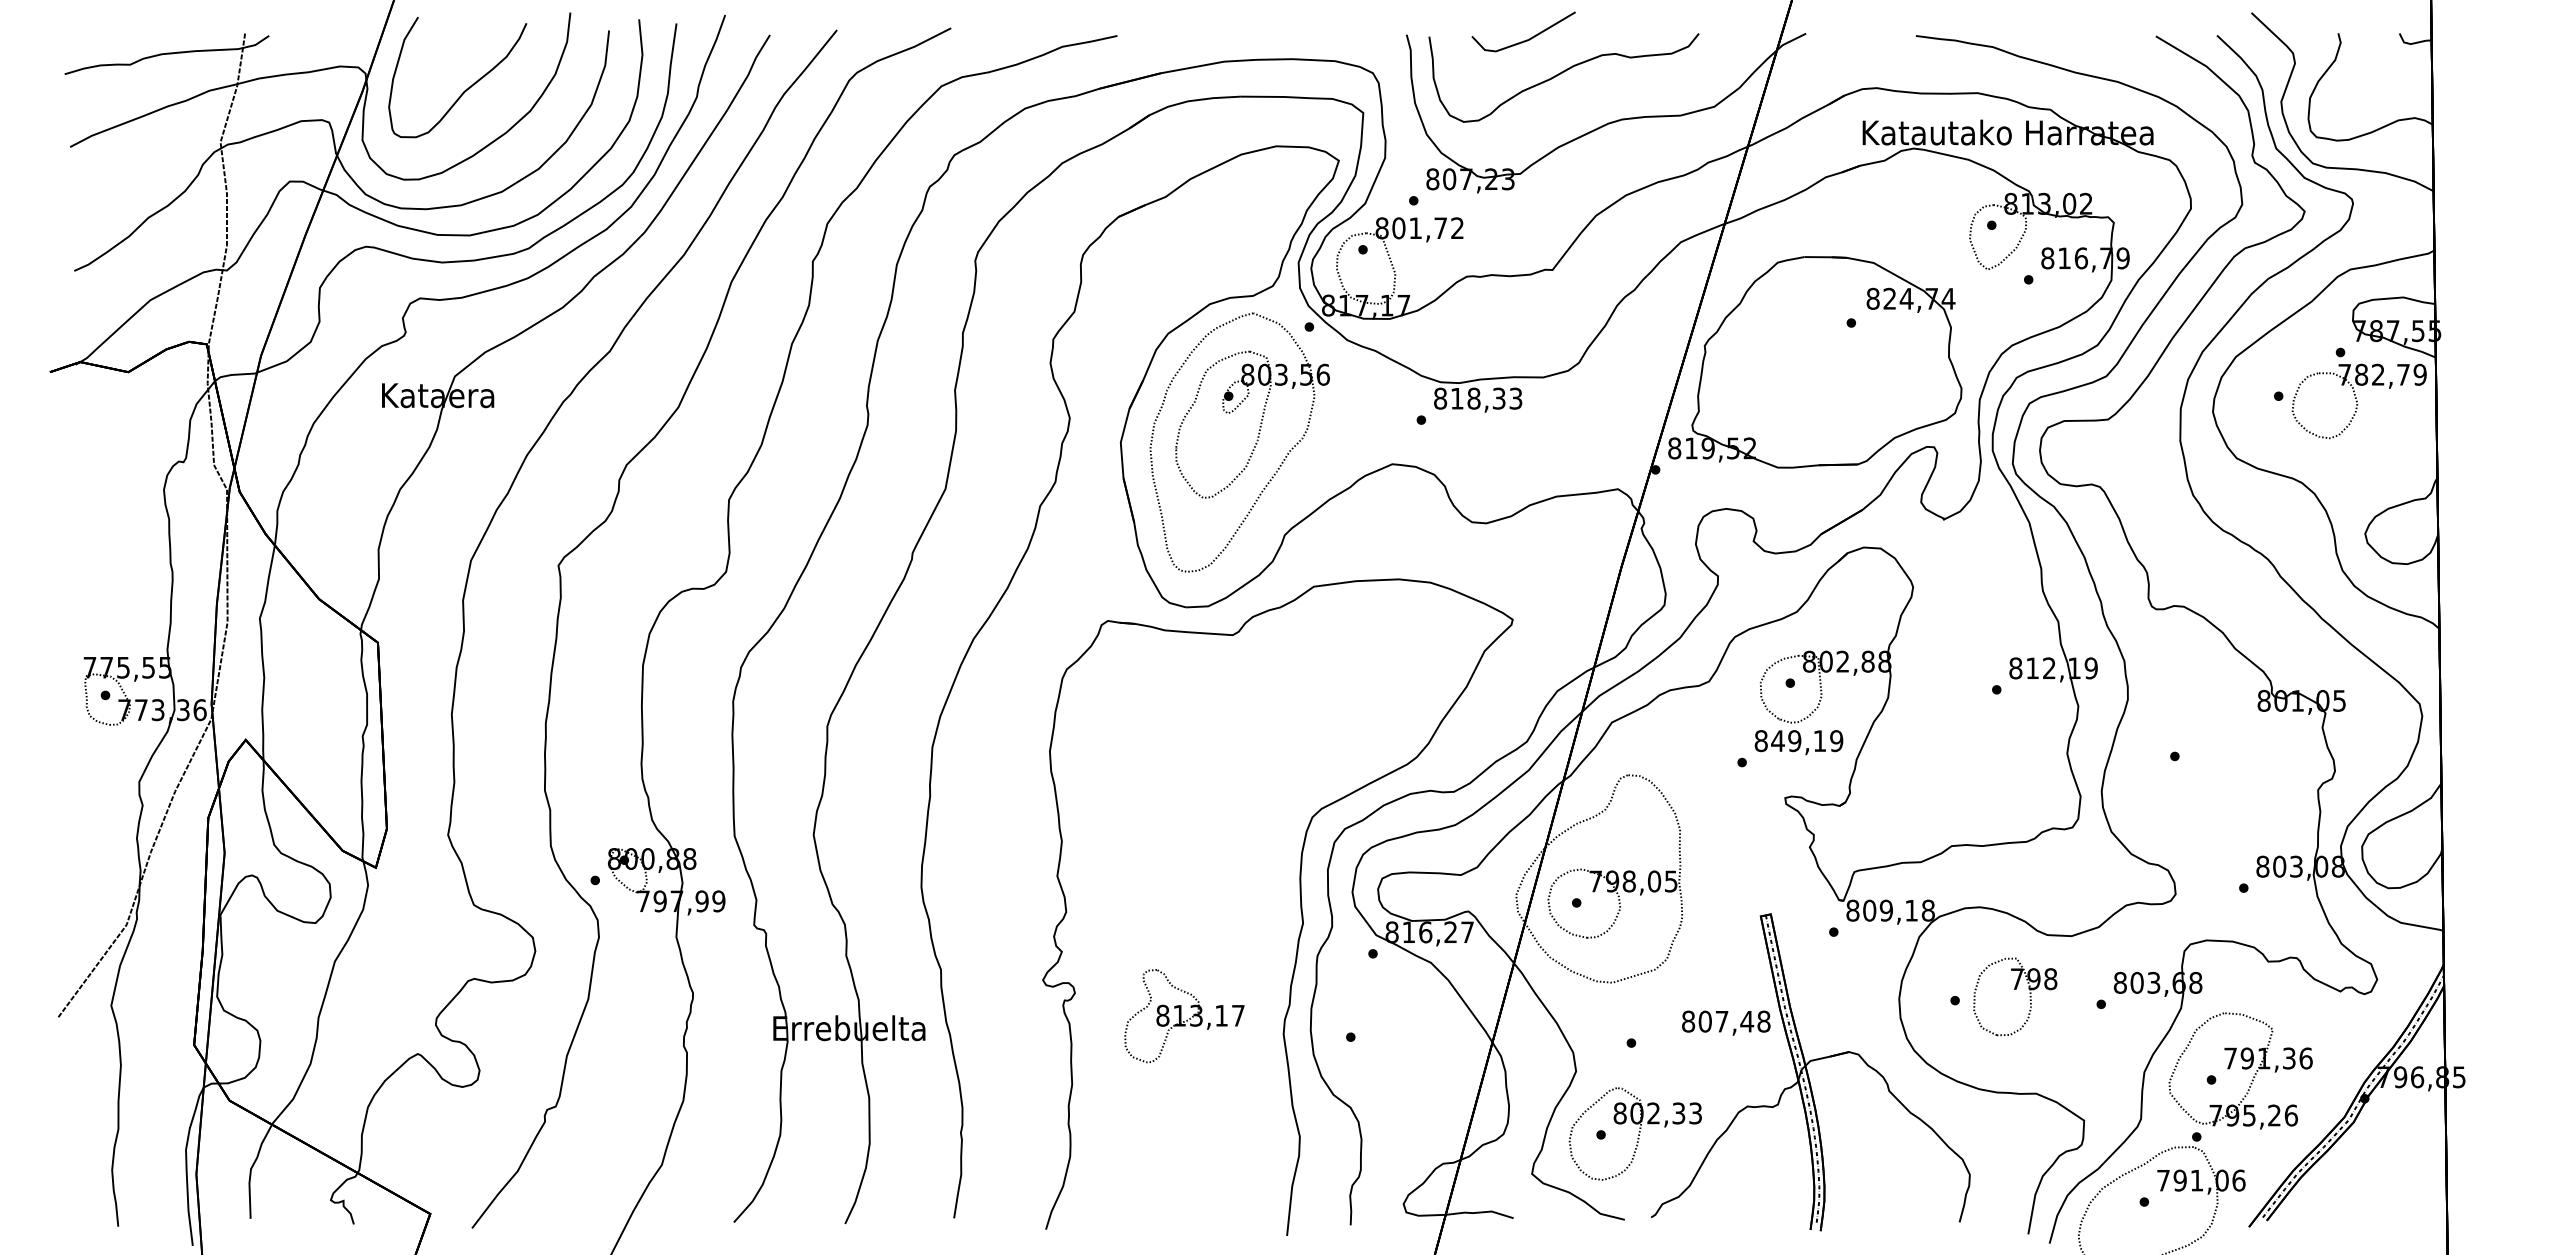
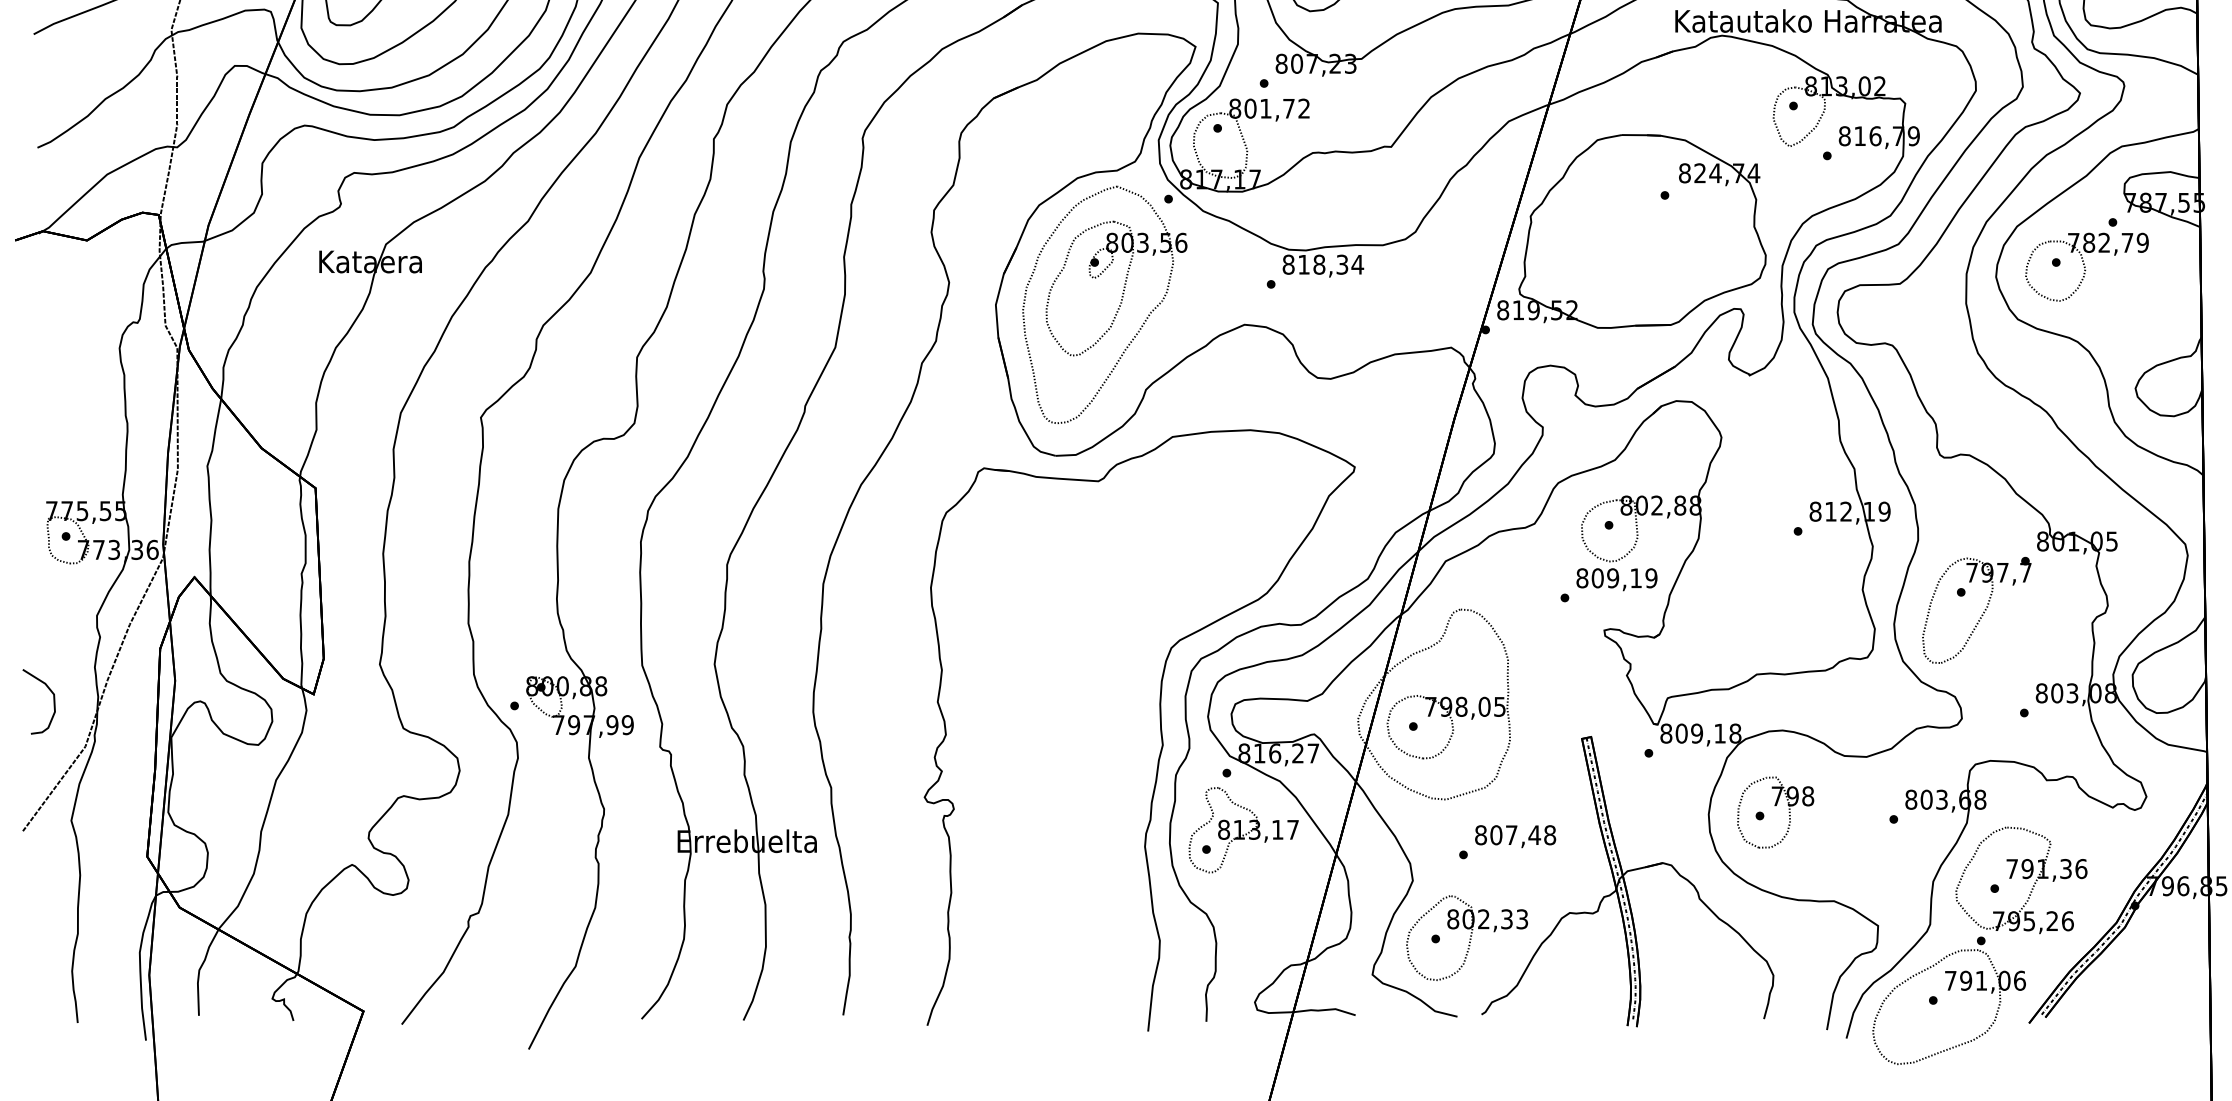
text: (1515, 398) -> (1357, 264), 818,33 -> 818,34
part: (2358, 401) -> (2086, 267), moved
text: (1777, 741) -> (1597, 578), 849,19 -> 809,19
part: (2198, 778) -> (1982, 612), added
curve: (91, 875) -> (53, 701), added
part: (2015, 989) -> (1775, 805), moved
part: (1184, 1016) -> (1243, 830), moved
text: (1726, 1022) -> (1515, 836), moved

